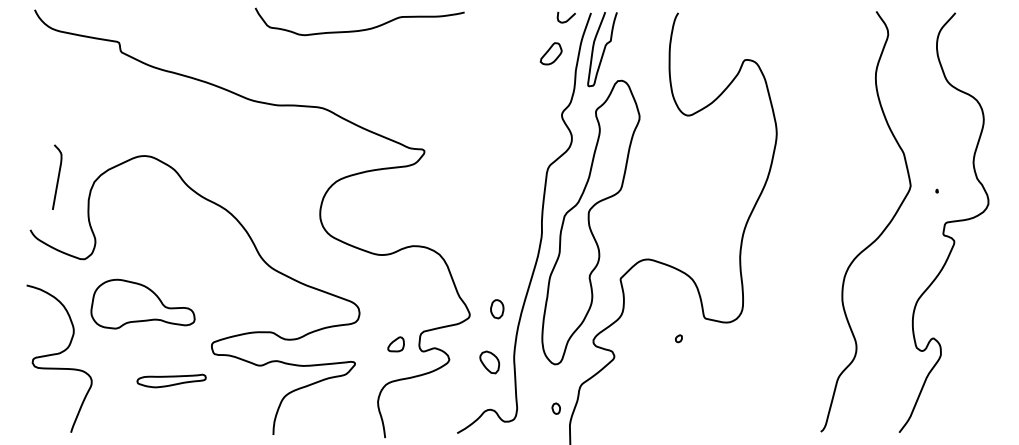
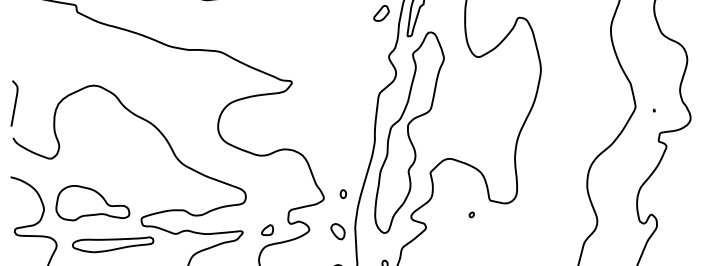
curve: (57, 176) -> (14, 102), moved
part: (142, 303) -> (92, 202), moved
part: (497, 309) -> (343, 194), size x0.62
part: (395, 344) -> (267, 230), moved
part: (171, 380) -> (112, 244), size x1.67

